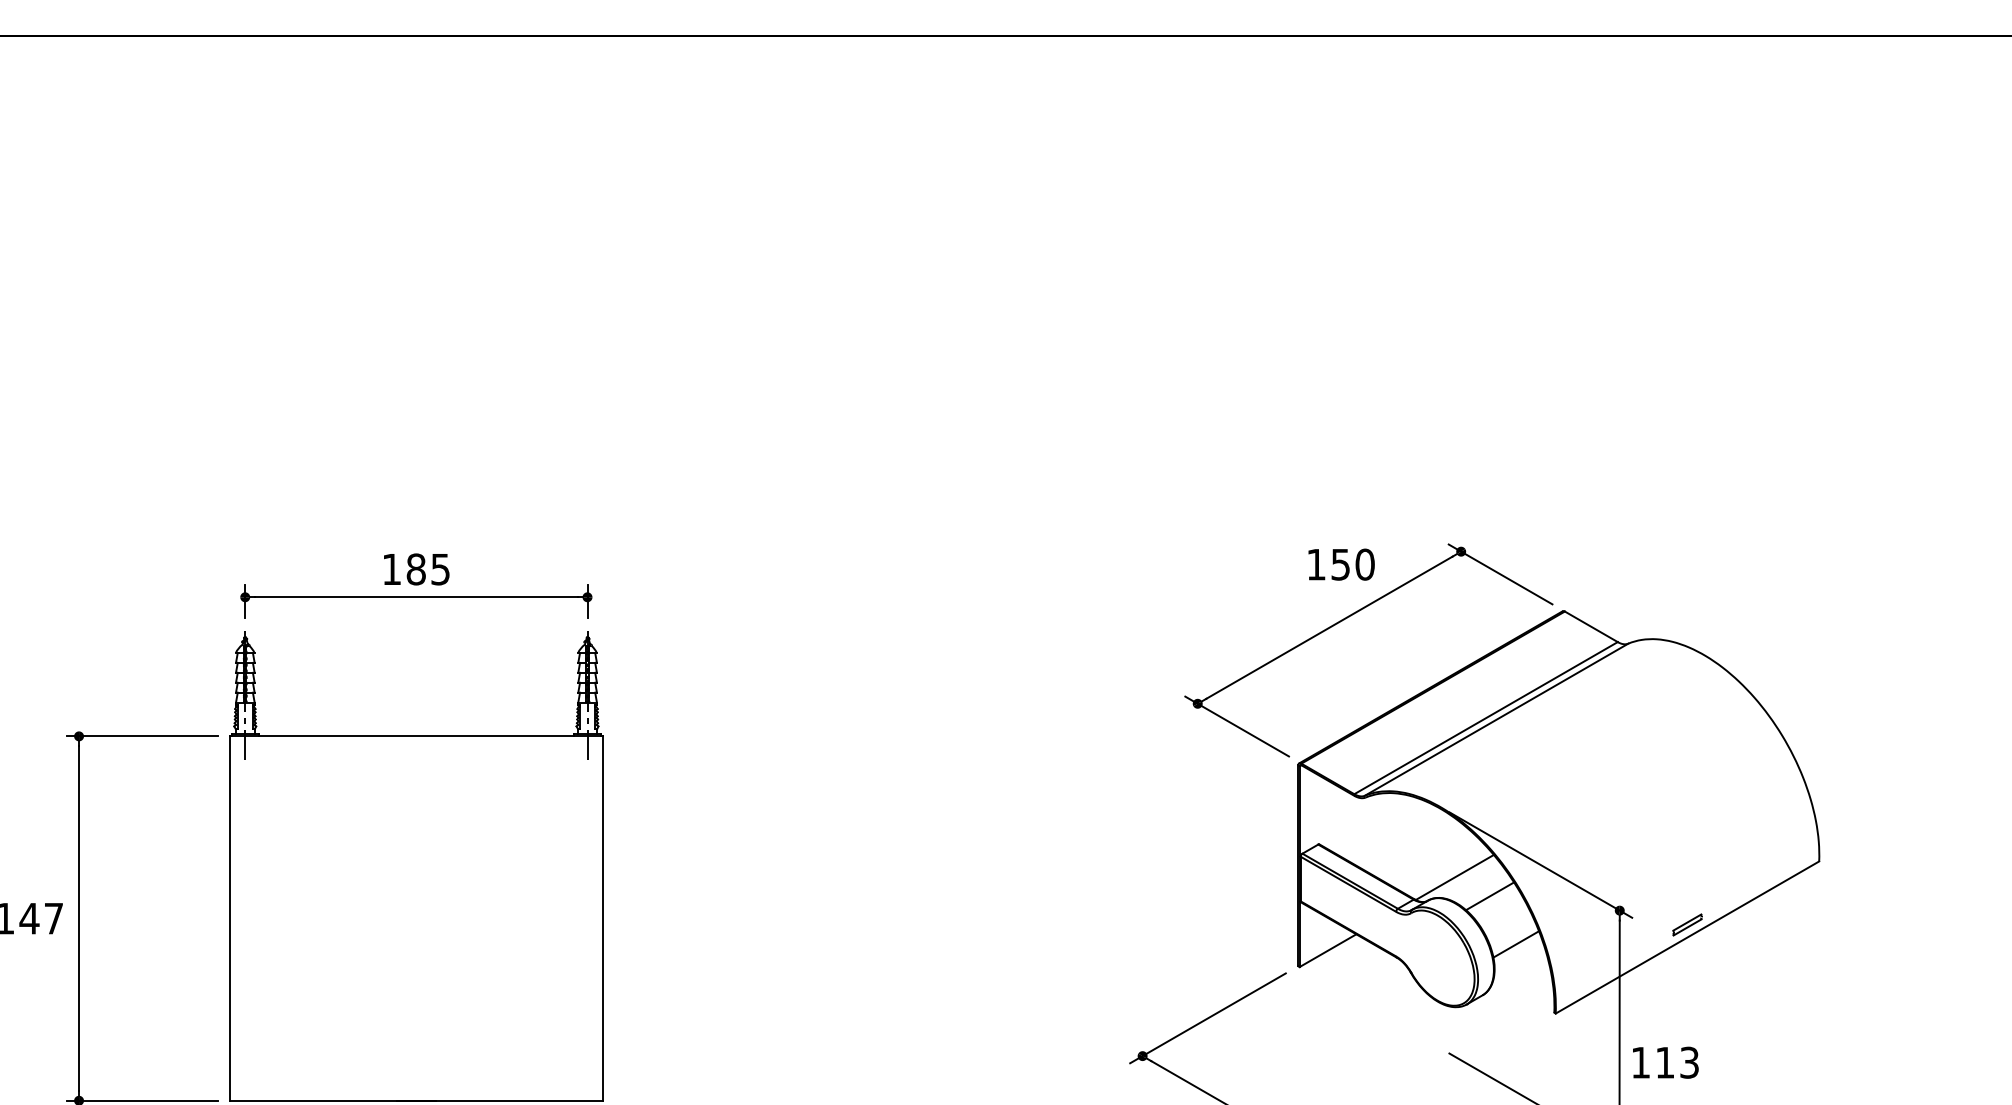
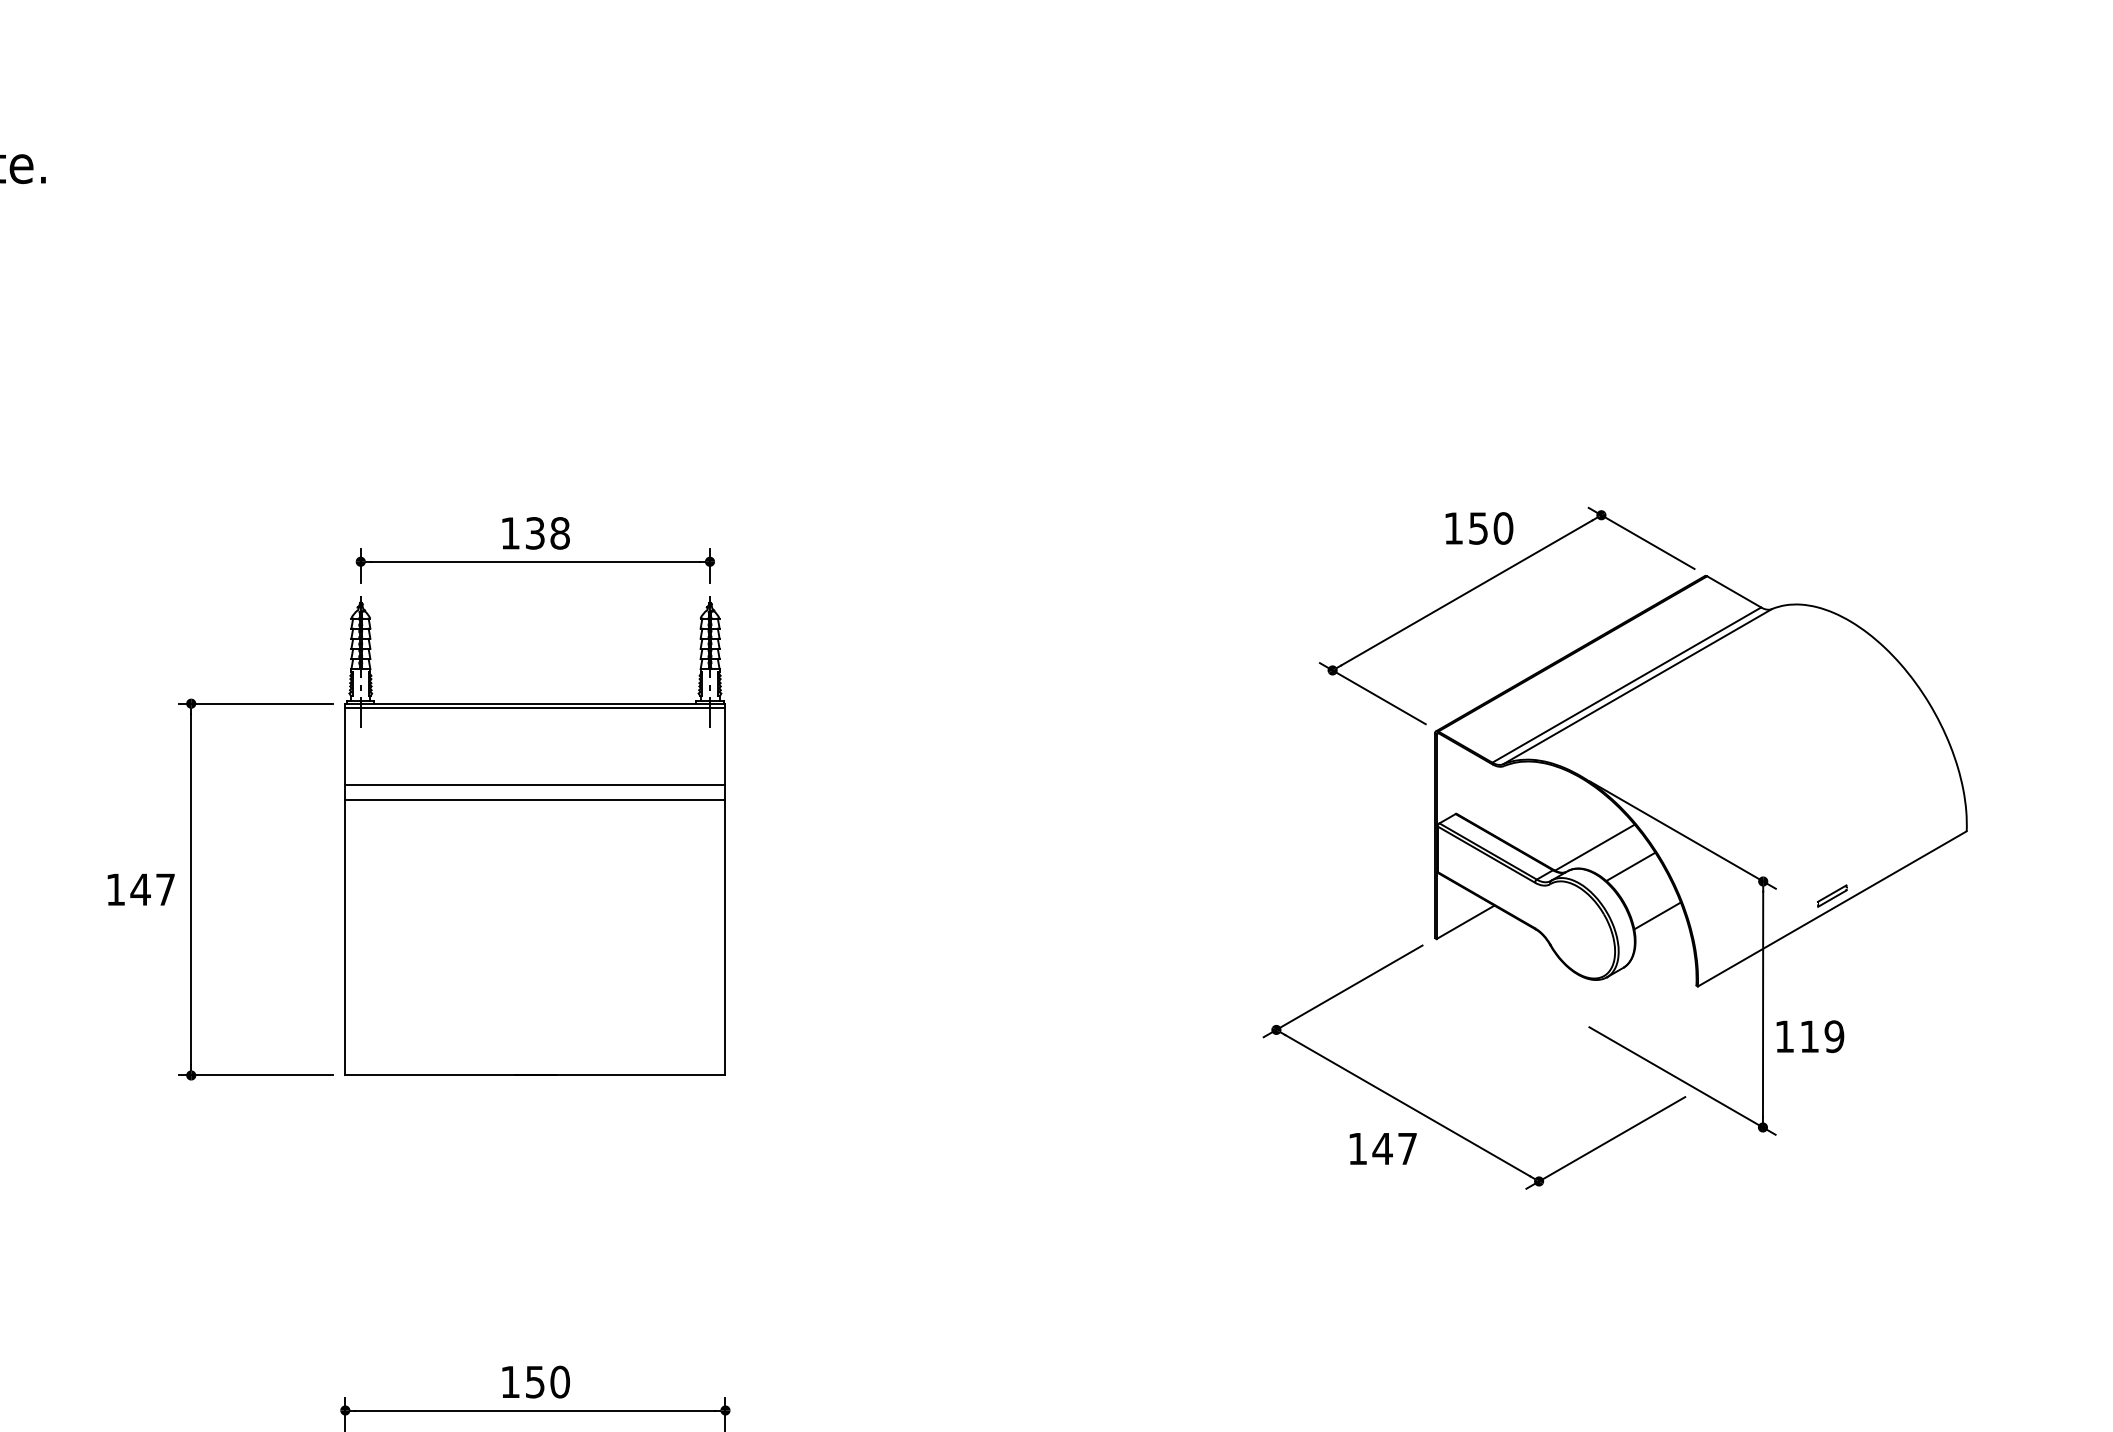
text: (428, 569) -> (547, 533), 185 -> 138
line: (416, 741) -> (535, 708), added
line: (416, 815) -> (535, 784), added
line: (416, 831) -> (535, 800), added
text: (1689, 1062) -> (1834, 1036), 113 -> 119

